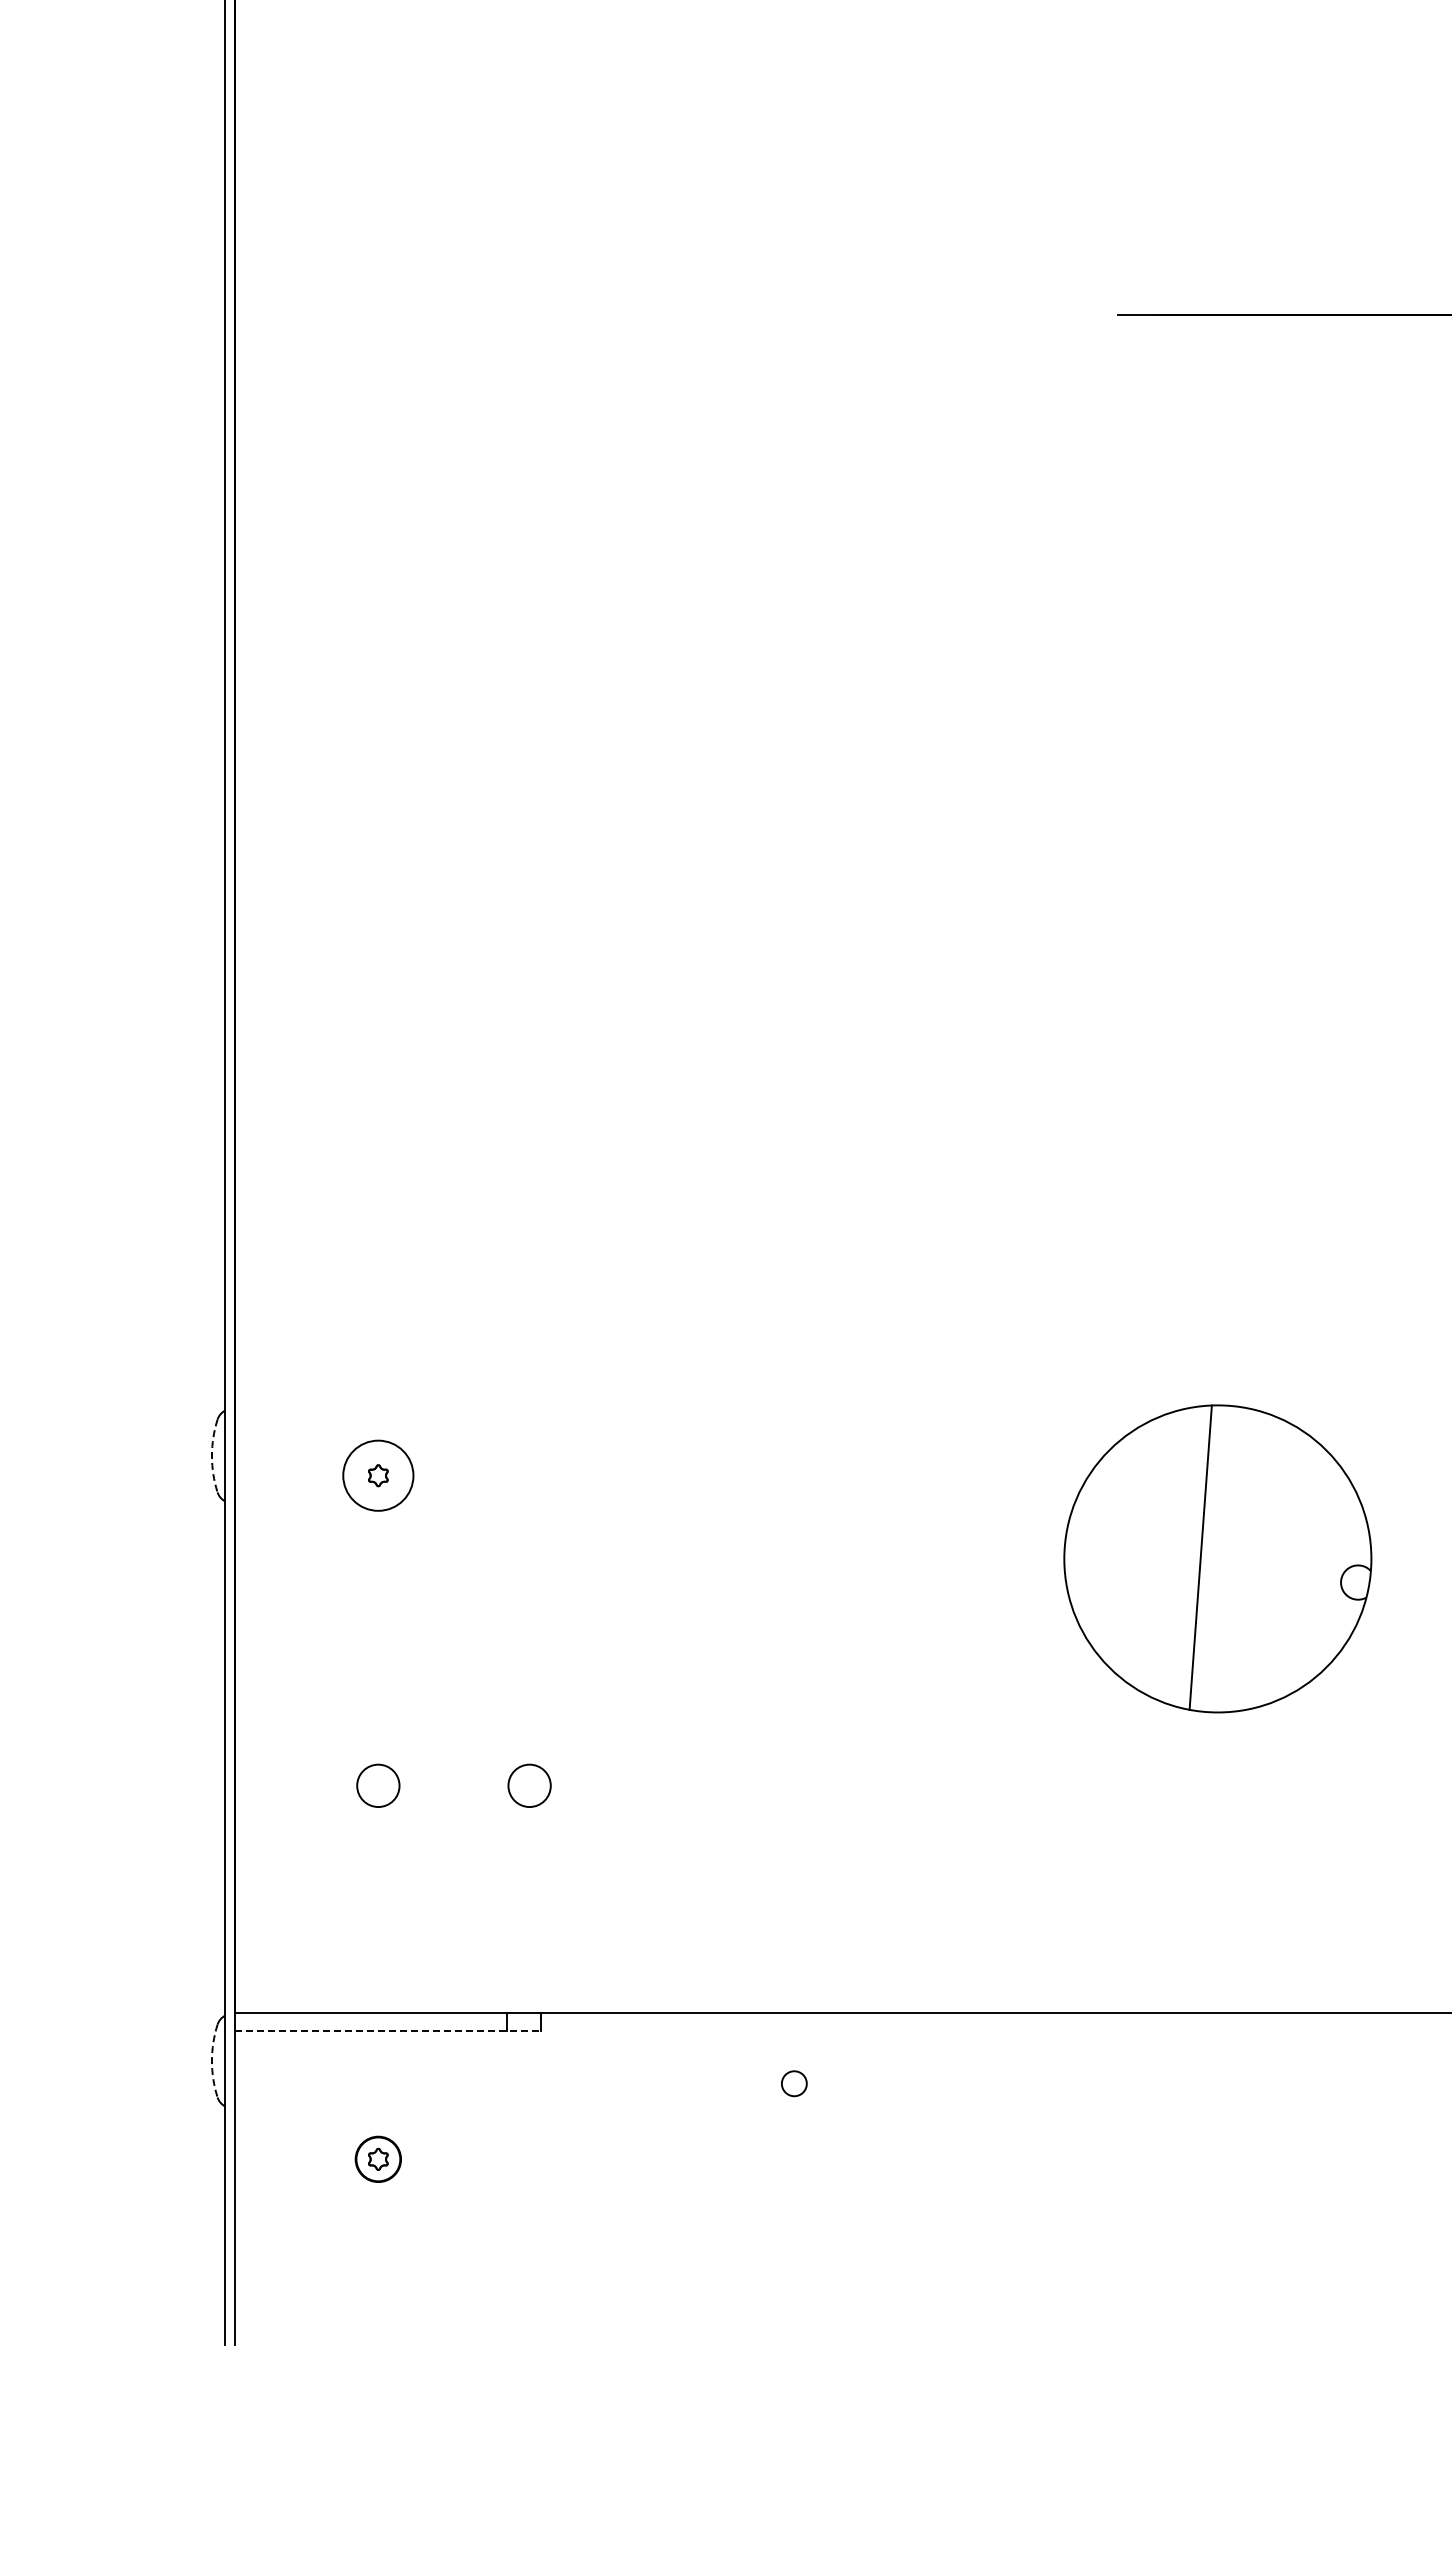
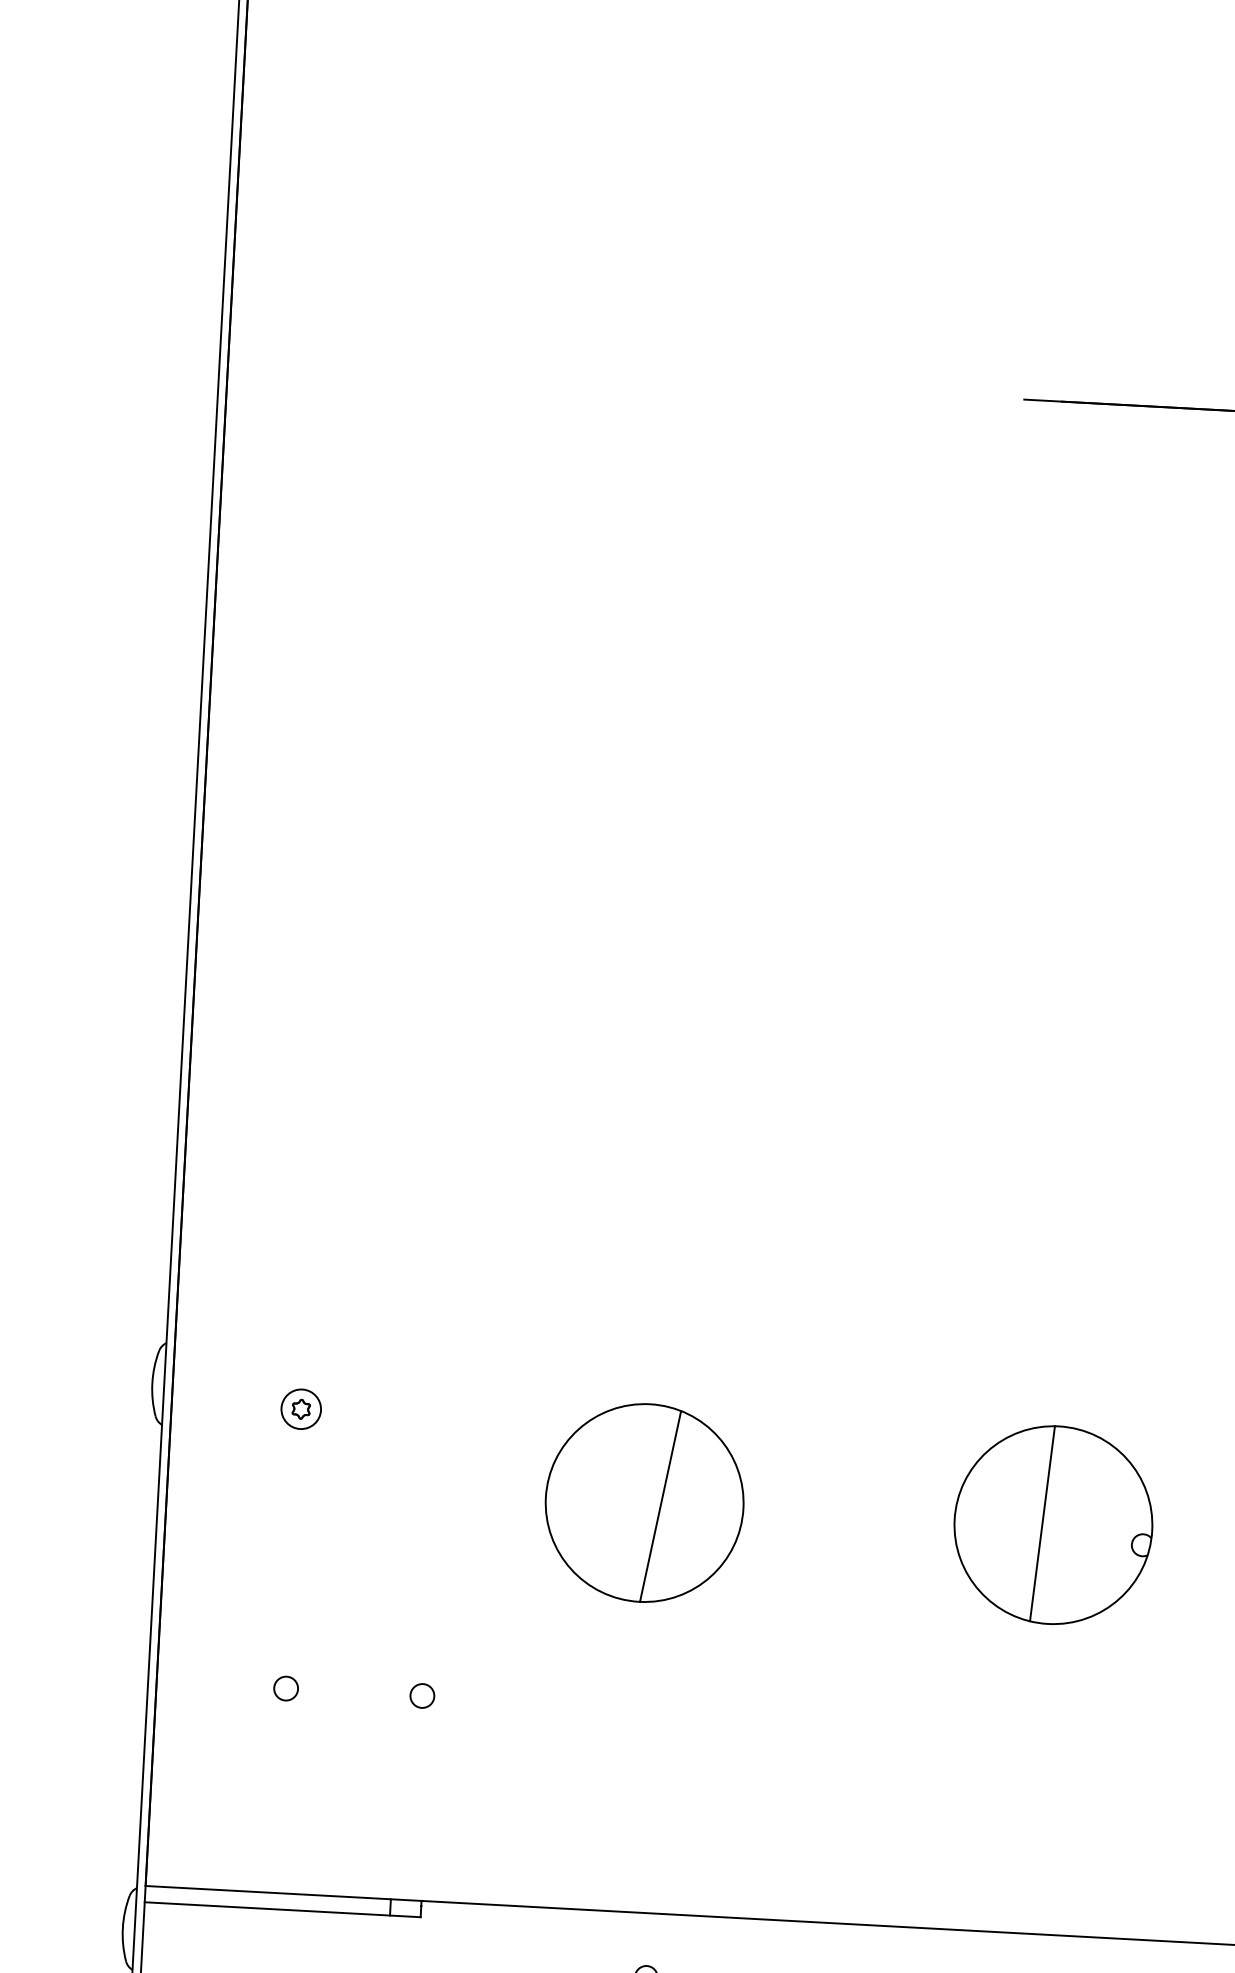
arc: (211, 1456) -> (151, 1383), dashed -> solid
circle: (378, 1475) -> (301, 1409), size x0.62
part: (763, 1558) -> (644, 1502), added
part: (1217, 1558) -> (1053, 1524), size x0.71
circle: (378, 1785) -> (286, 1688), size x0.62
circle: (529, 1785) -> (422, 1695), size x0.62
line: (388, 2030) -> (283, 1909), dashed -> solid
arc: (211, 2061) -> (122, 1928), dashed -> solid

